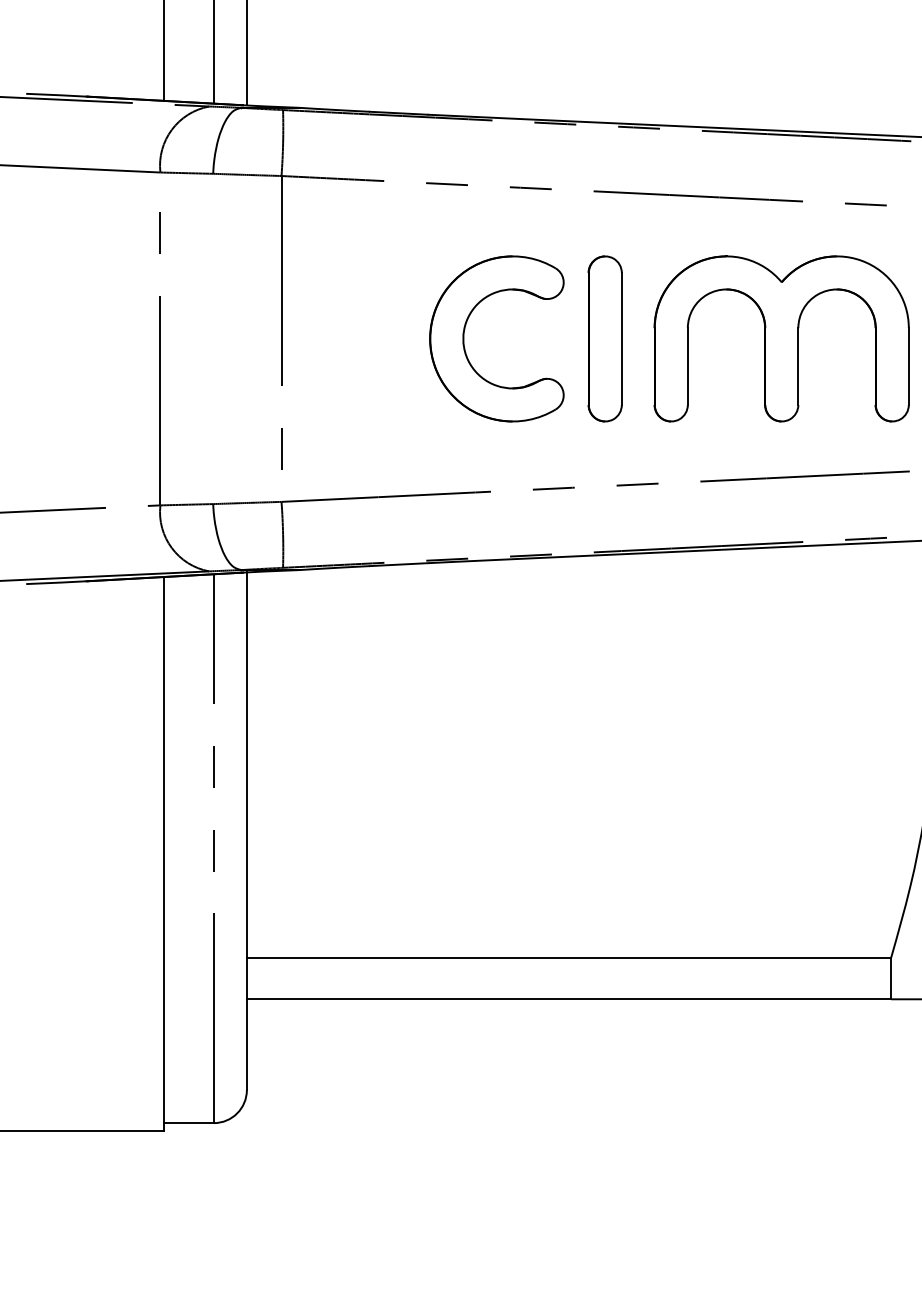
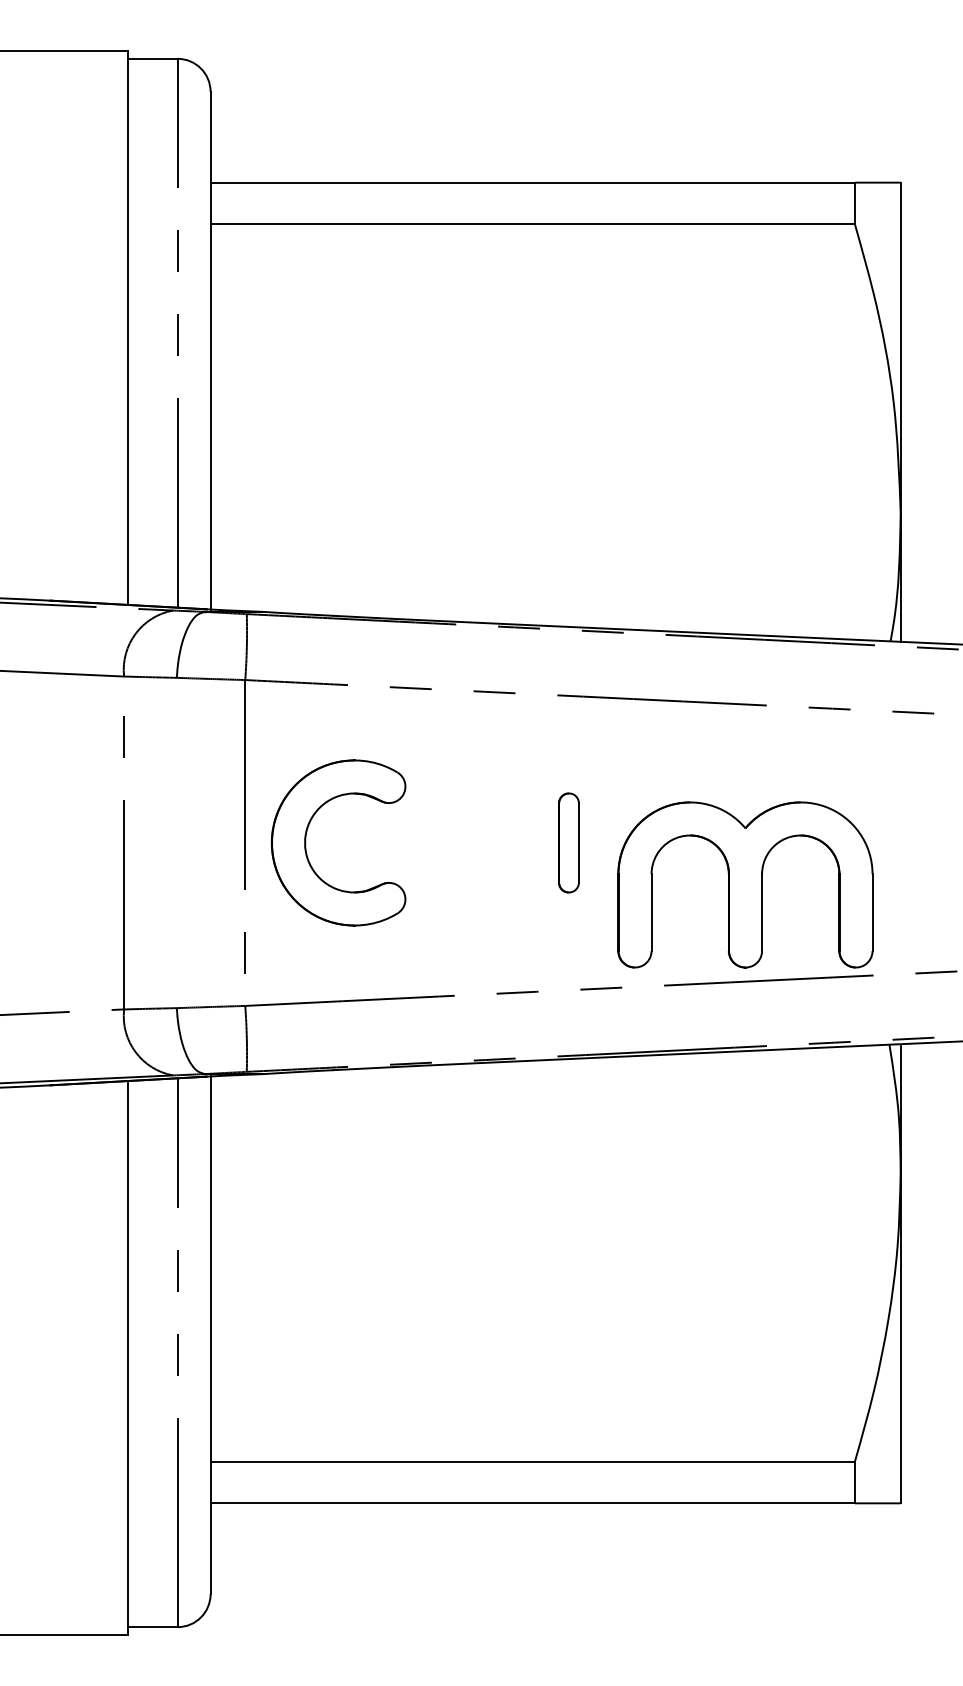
part: (464, 338) -> (306, 842), moved
part: (604, 338) -> (568, 842), size x0.6
part: (781, 338) -> (745, 884), moved

